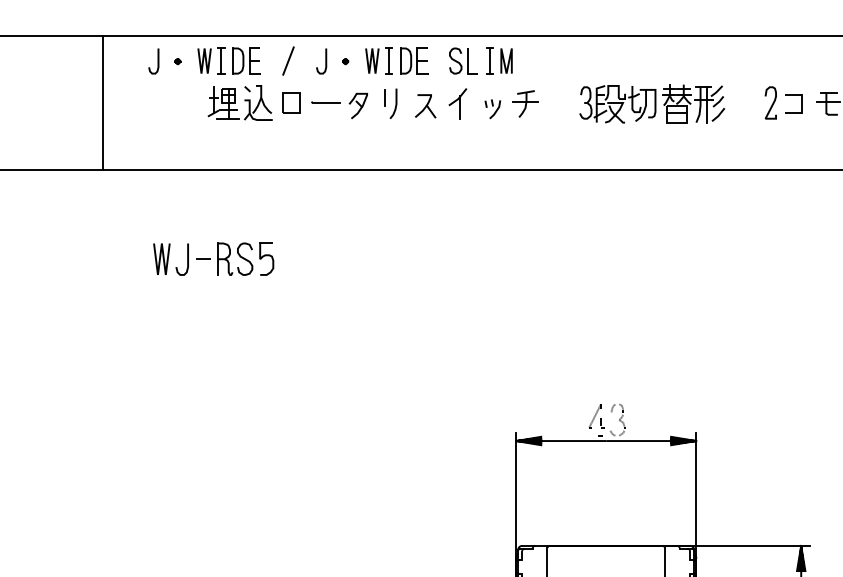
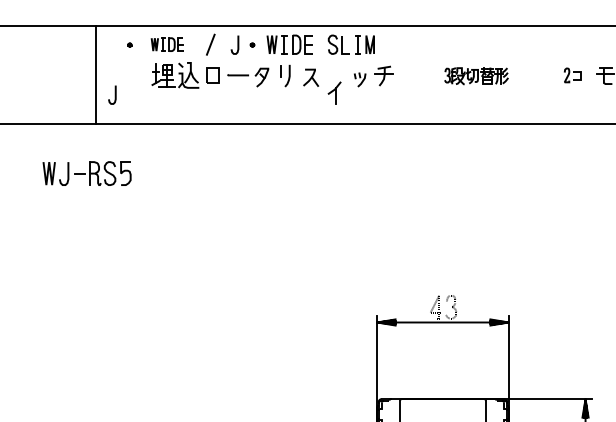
curve: (156, 60) -> (114, 94), moved
part: (229, 60) -> (167, 44), size x0.7
line: (103, 103) -> (96, 75), moved
part: (457, 103) -> (334, 92), moved
part: (652, 103) -> (476, 75), size x0.6
part: (783, 103) -> (572, 75), size x0.6
part: (212, 259) -> (86, 173), moved

